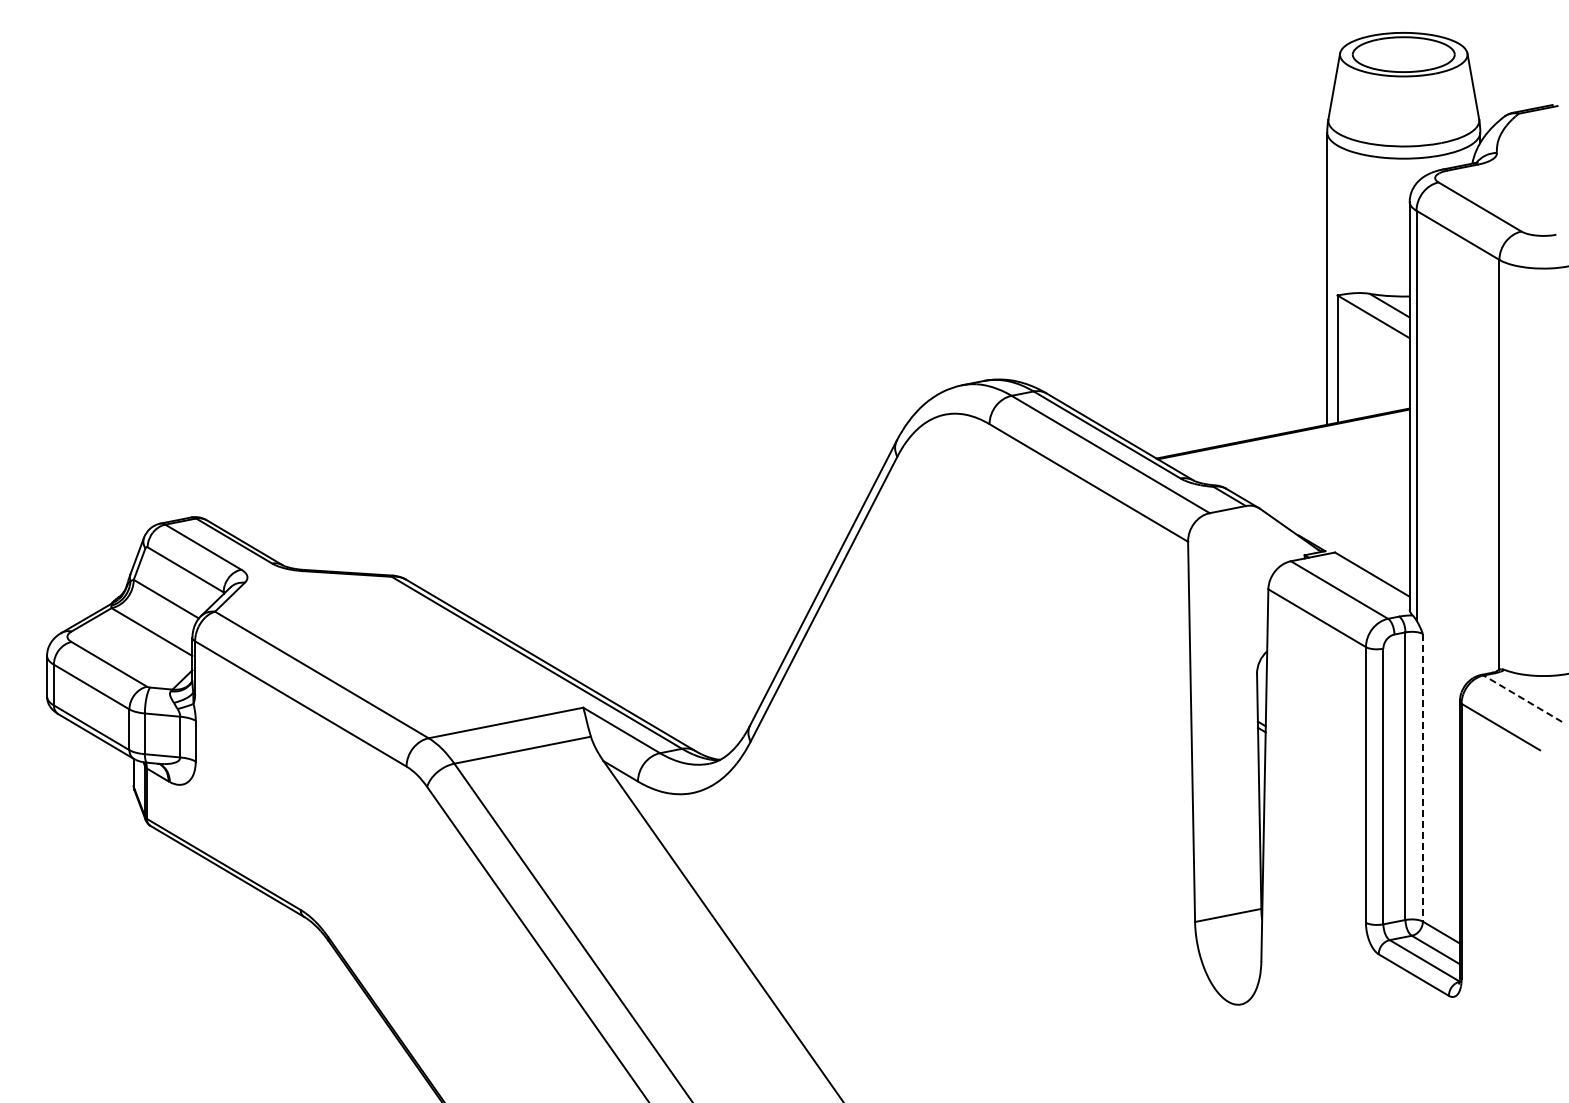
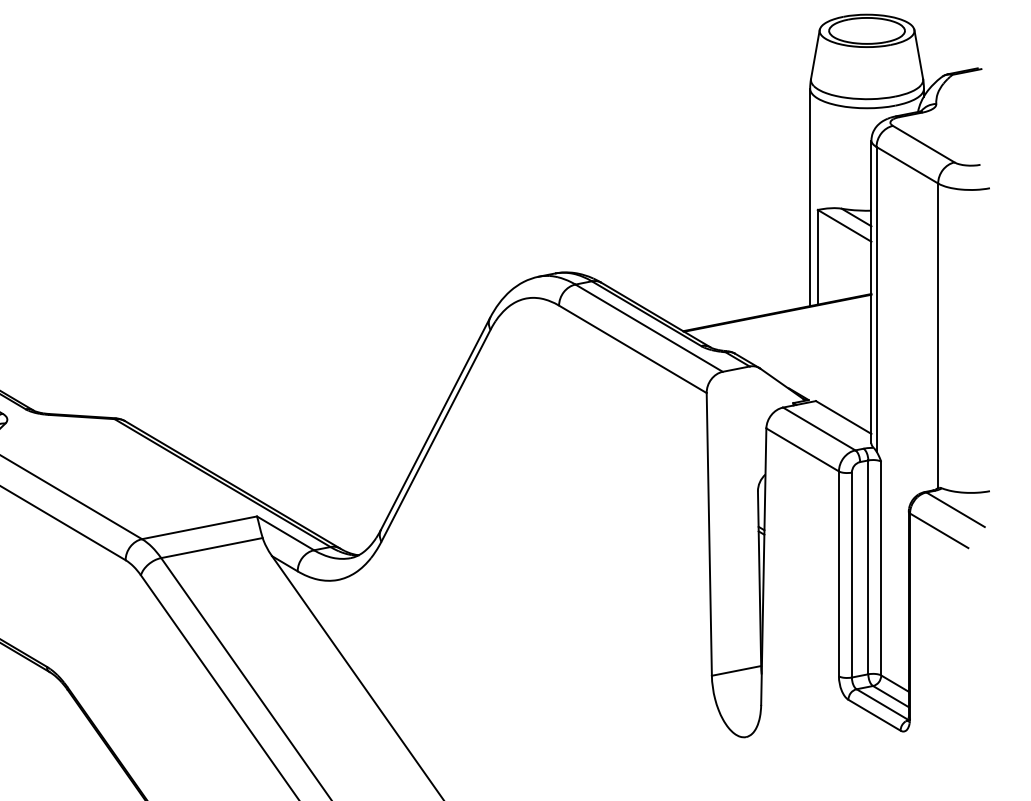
line: (1522, 698) -> (955, 509), dashed -> solid
line: (1422, 777) -> (880, 568), dashed -> solid

